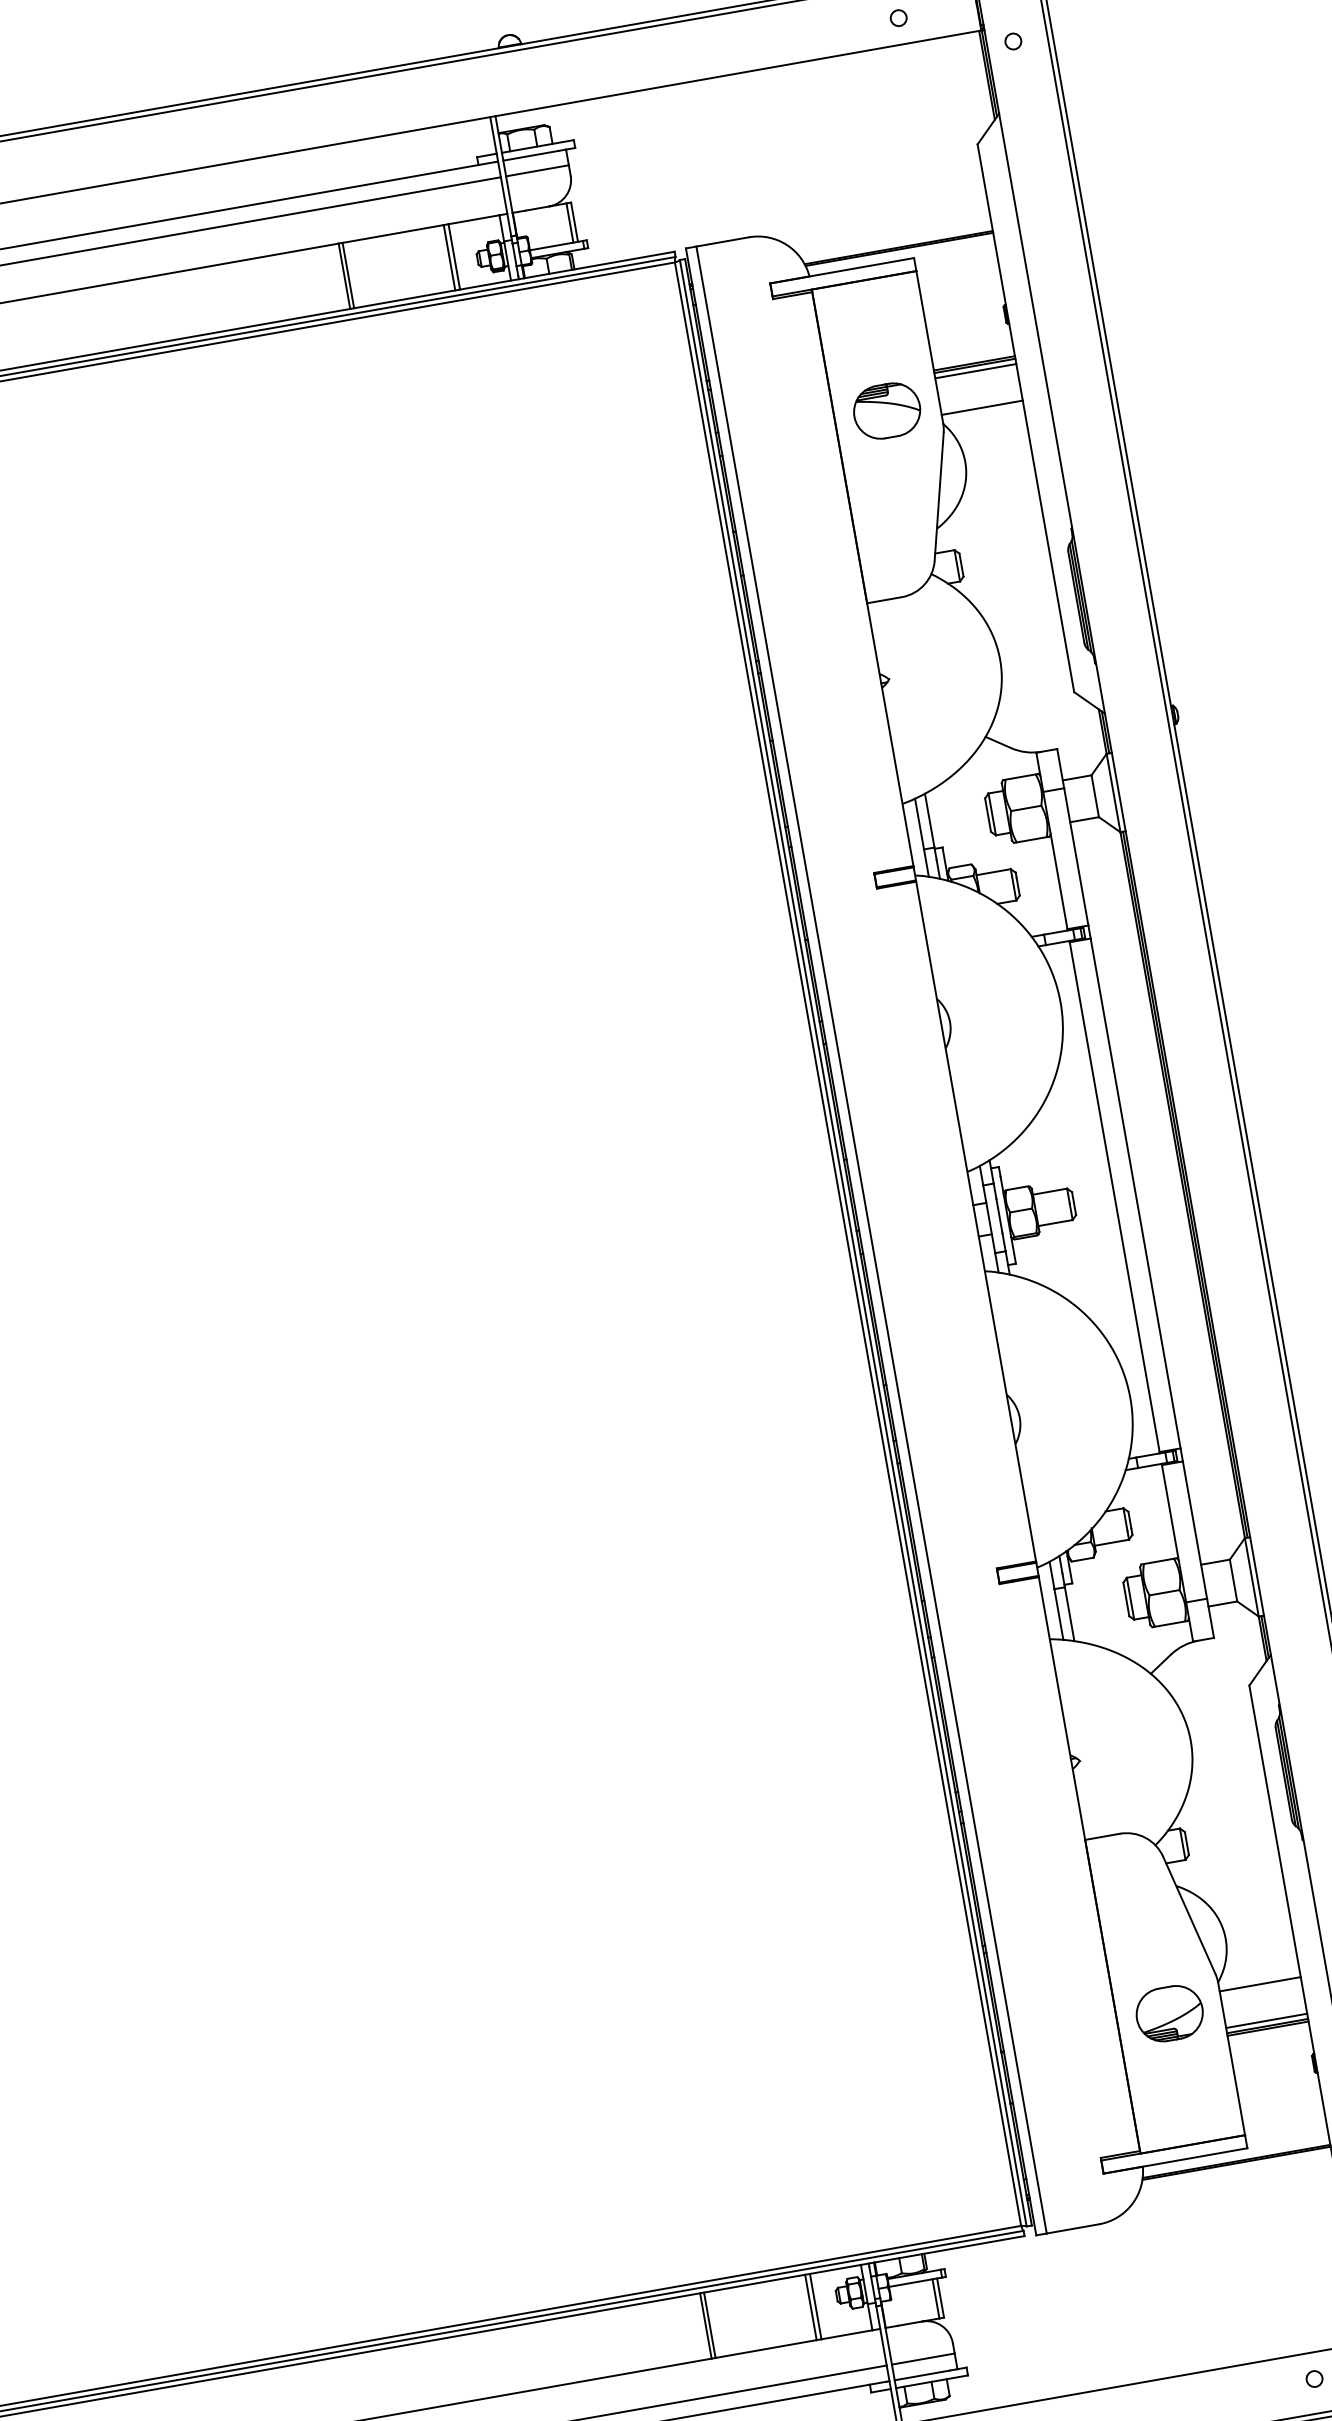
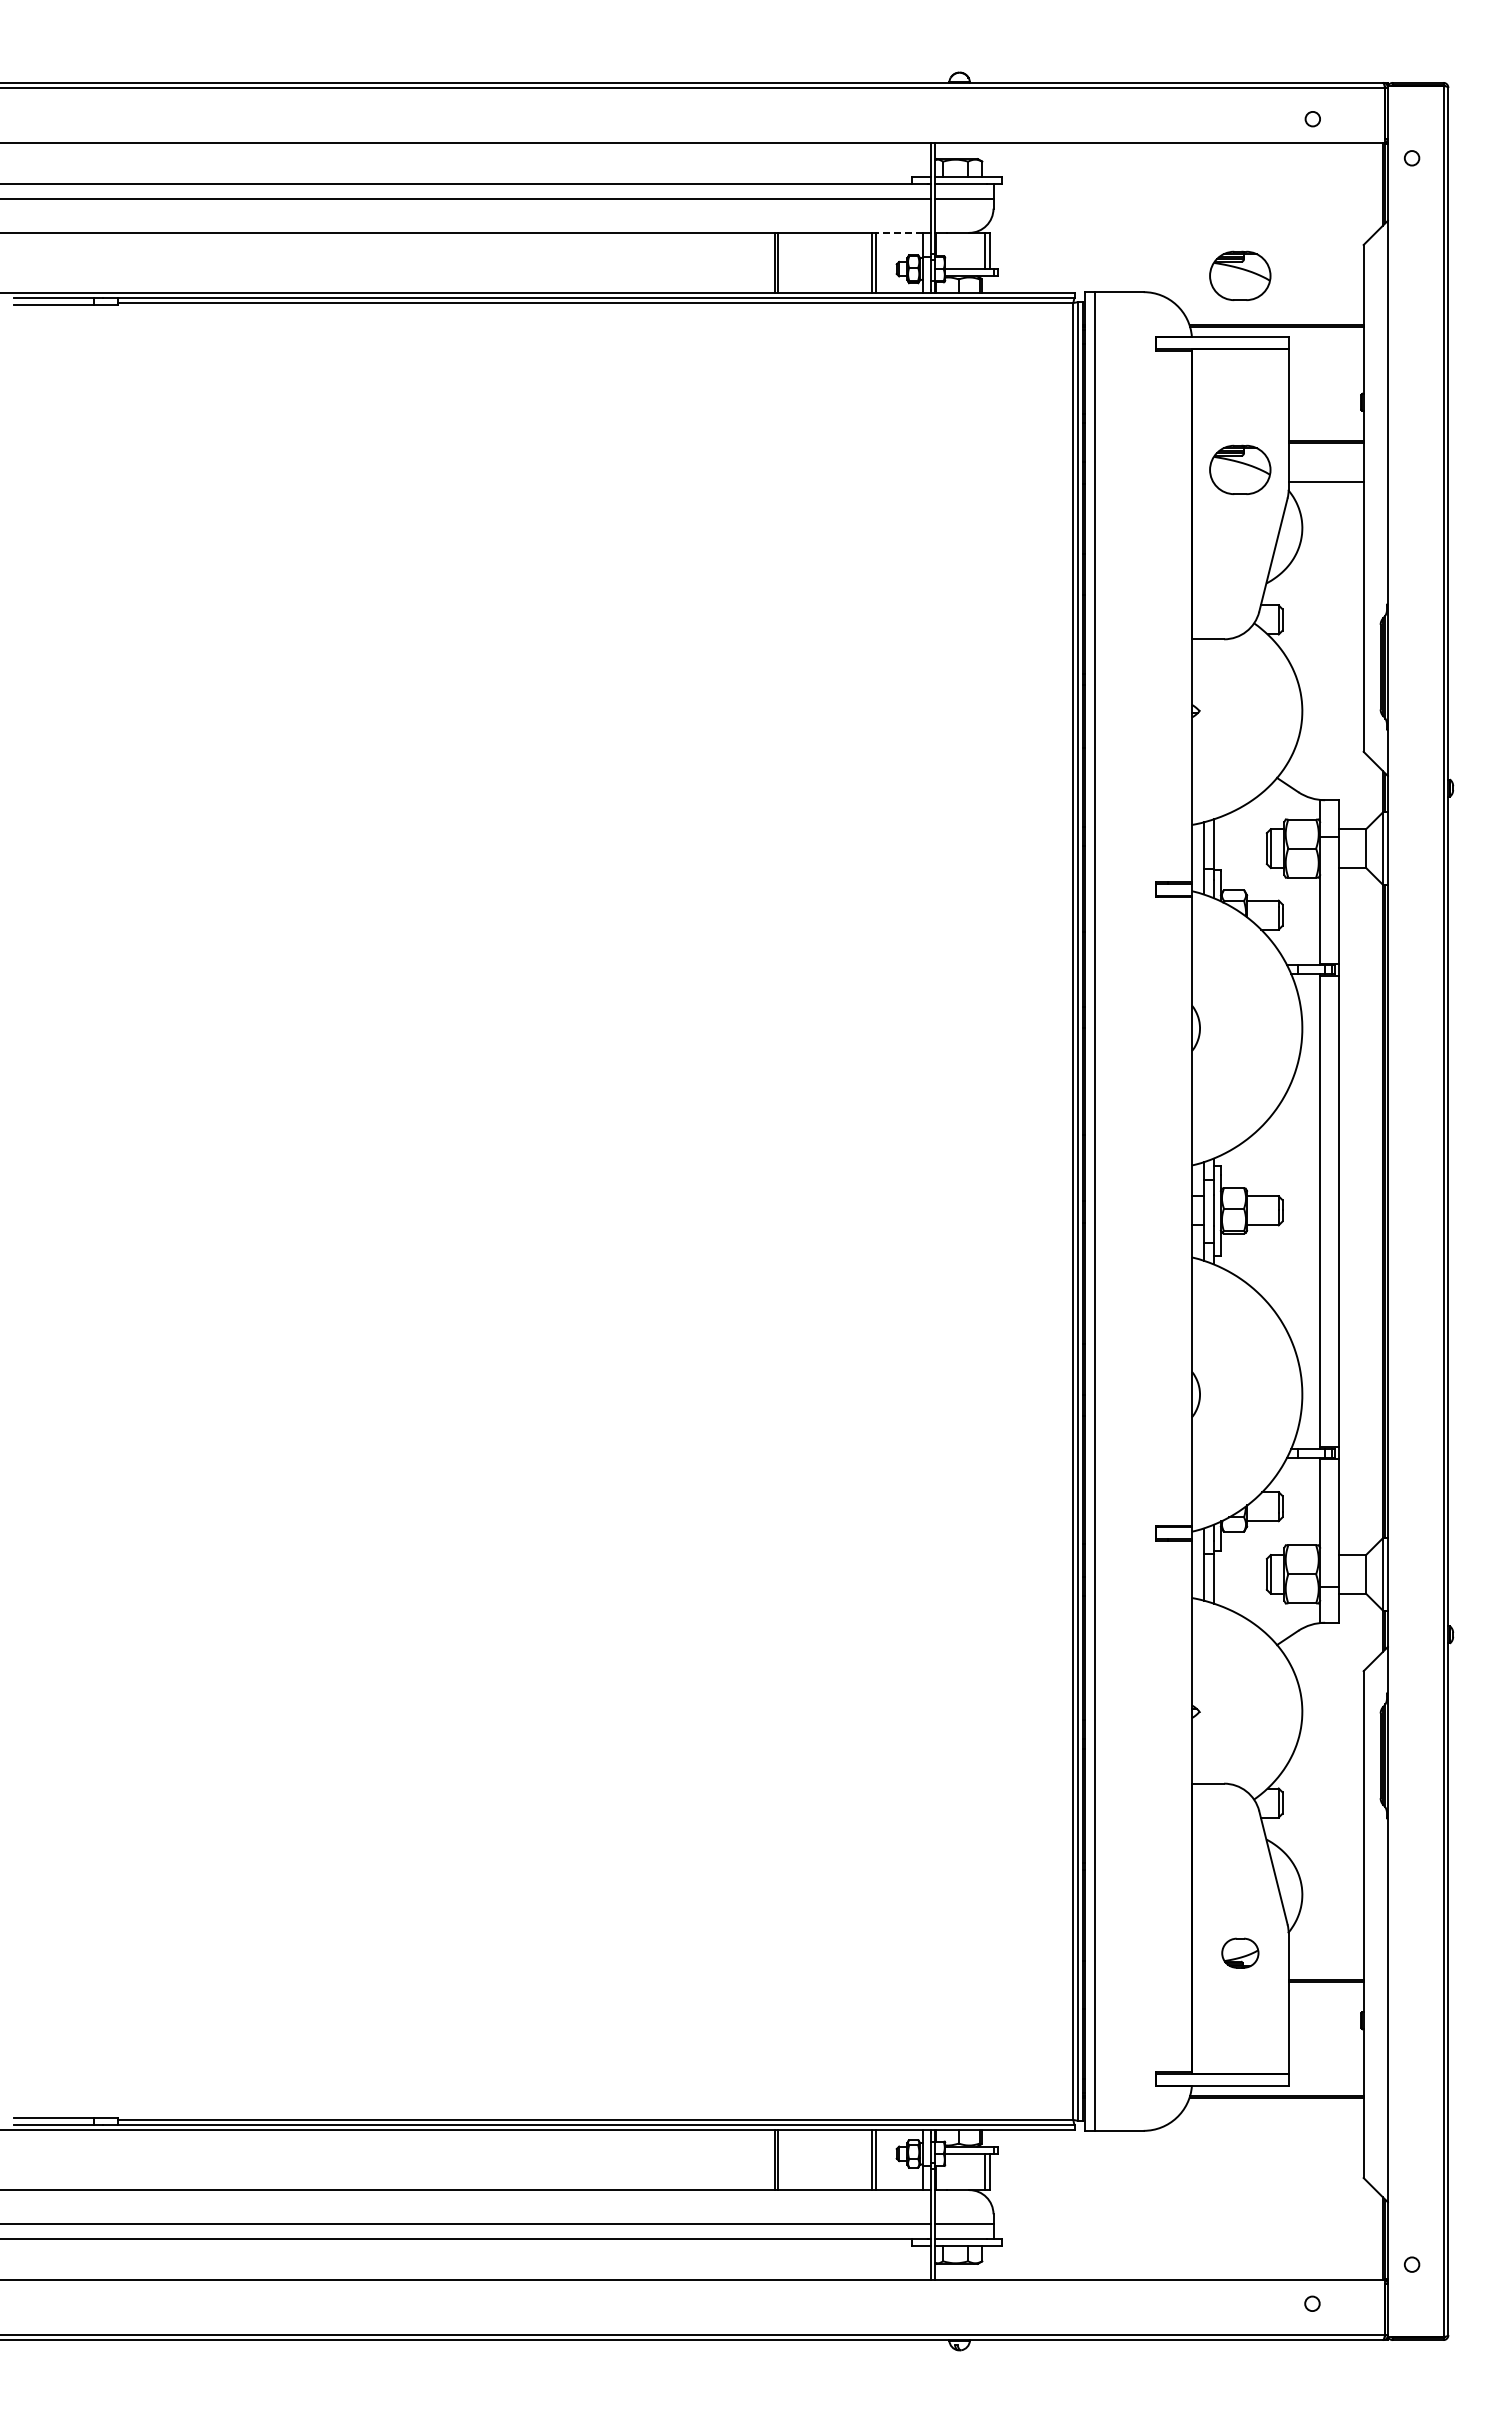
part: (850, 200) -> (1240, 275), added
line: (473, 219) -> (899, 232), solid -> dashed
line: (975, 371) -> (1325, 448), removed
line: (1259, 1983) -> (1325, 1940), removed
part: (1170, 2014) -> (1240, 1953), size x0.6
line: (1265, 2020) -> (1325, 1974), removed

